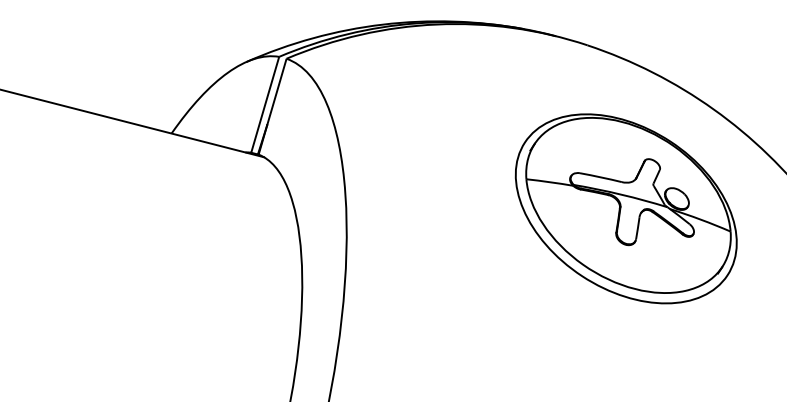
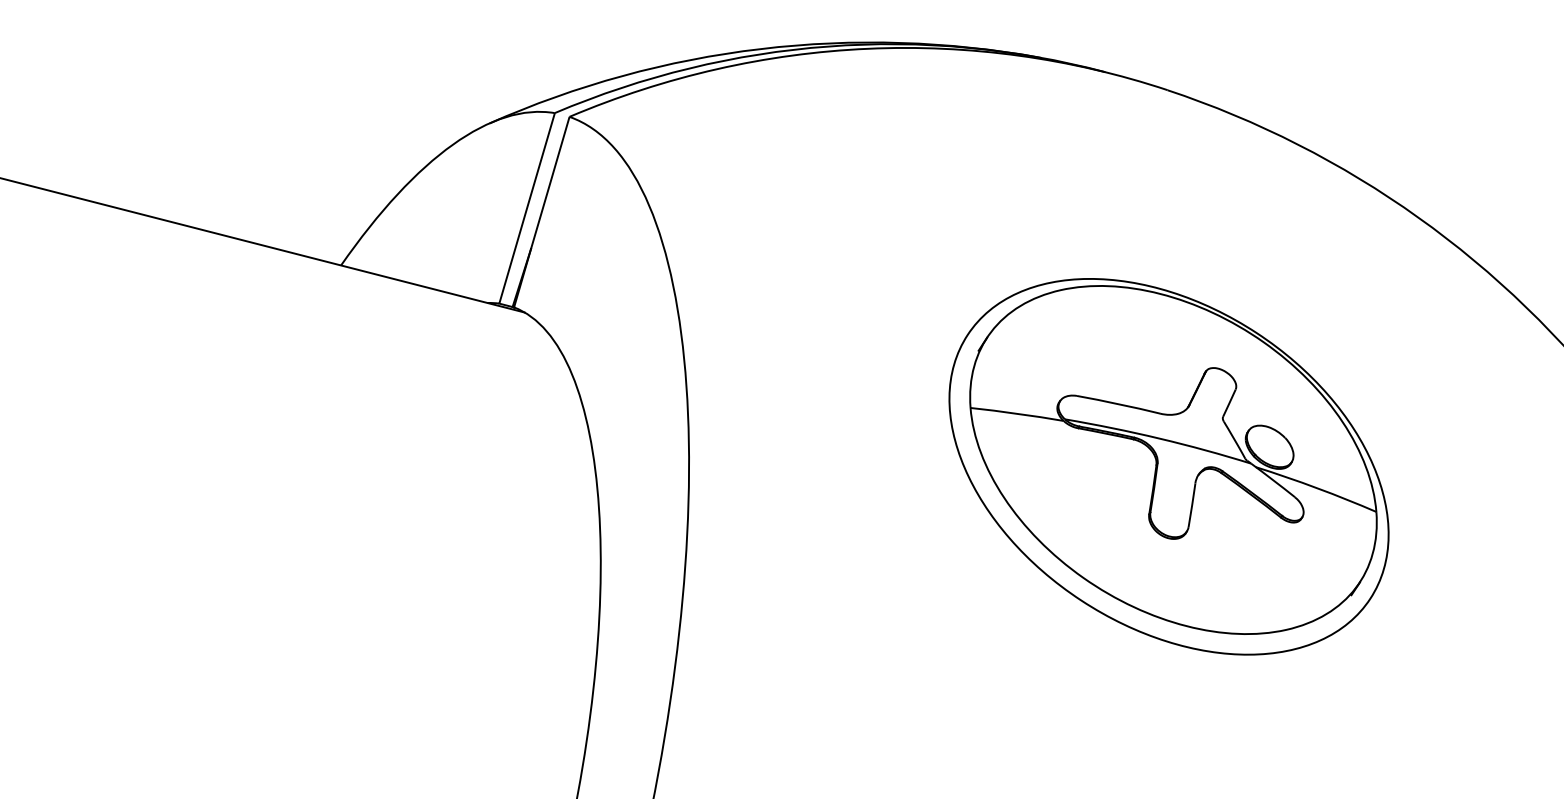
part: (625, 208) -> (1167, 466), moved

